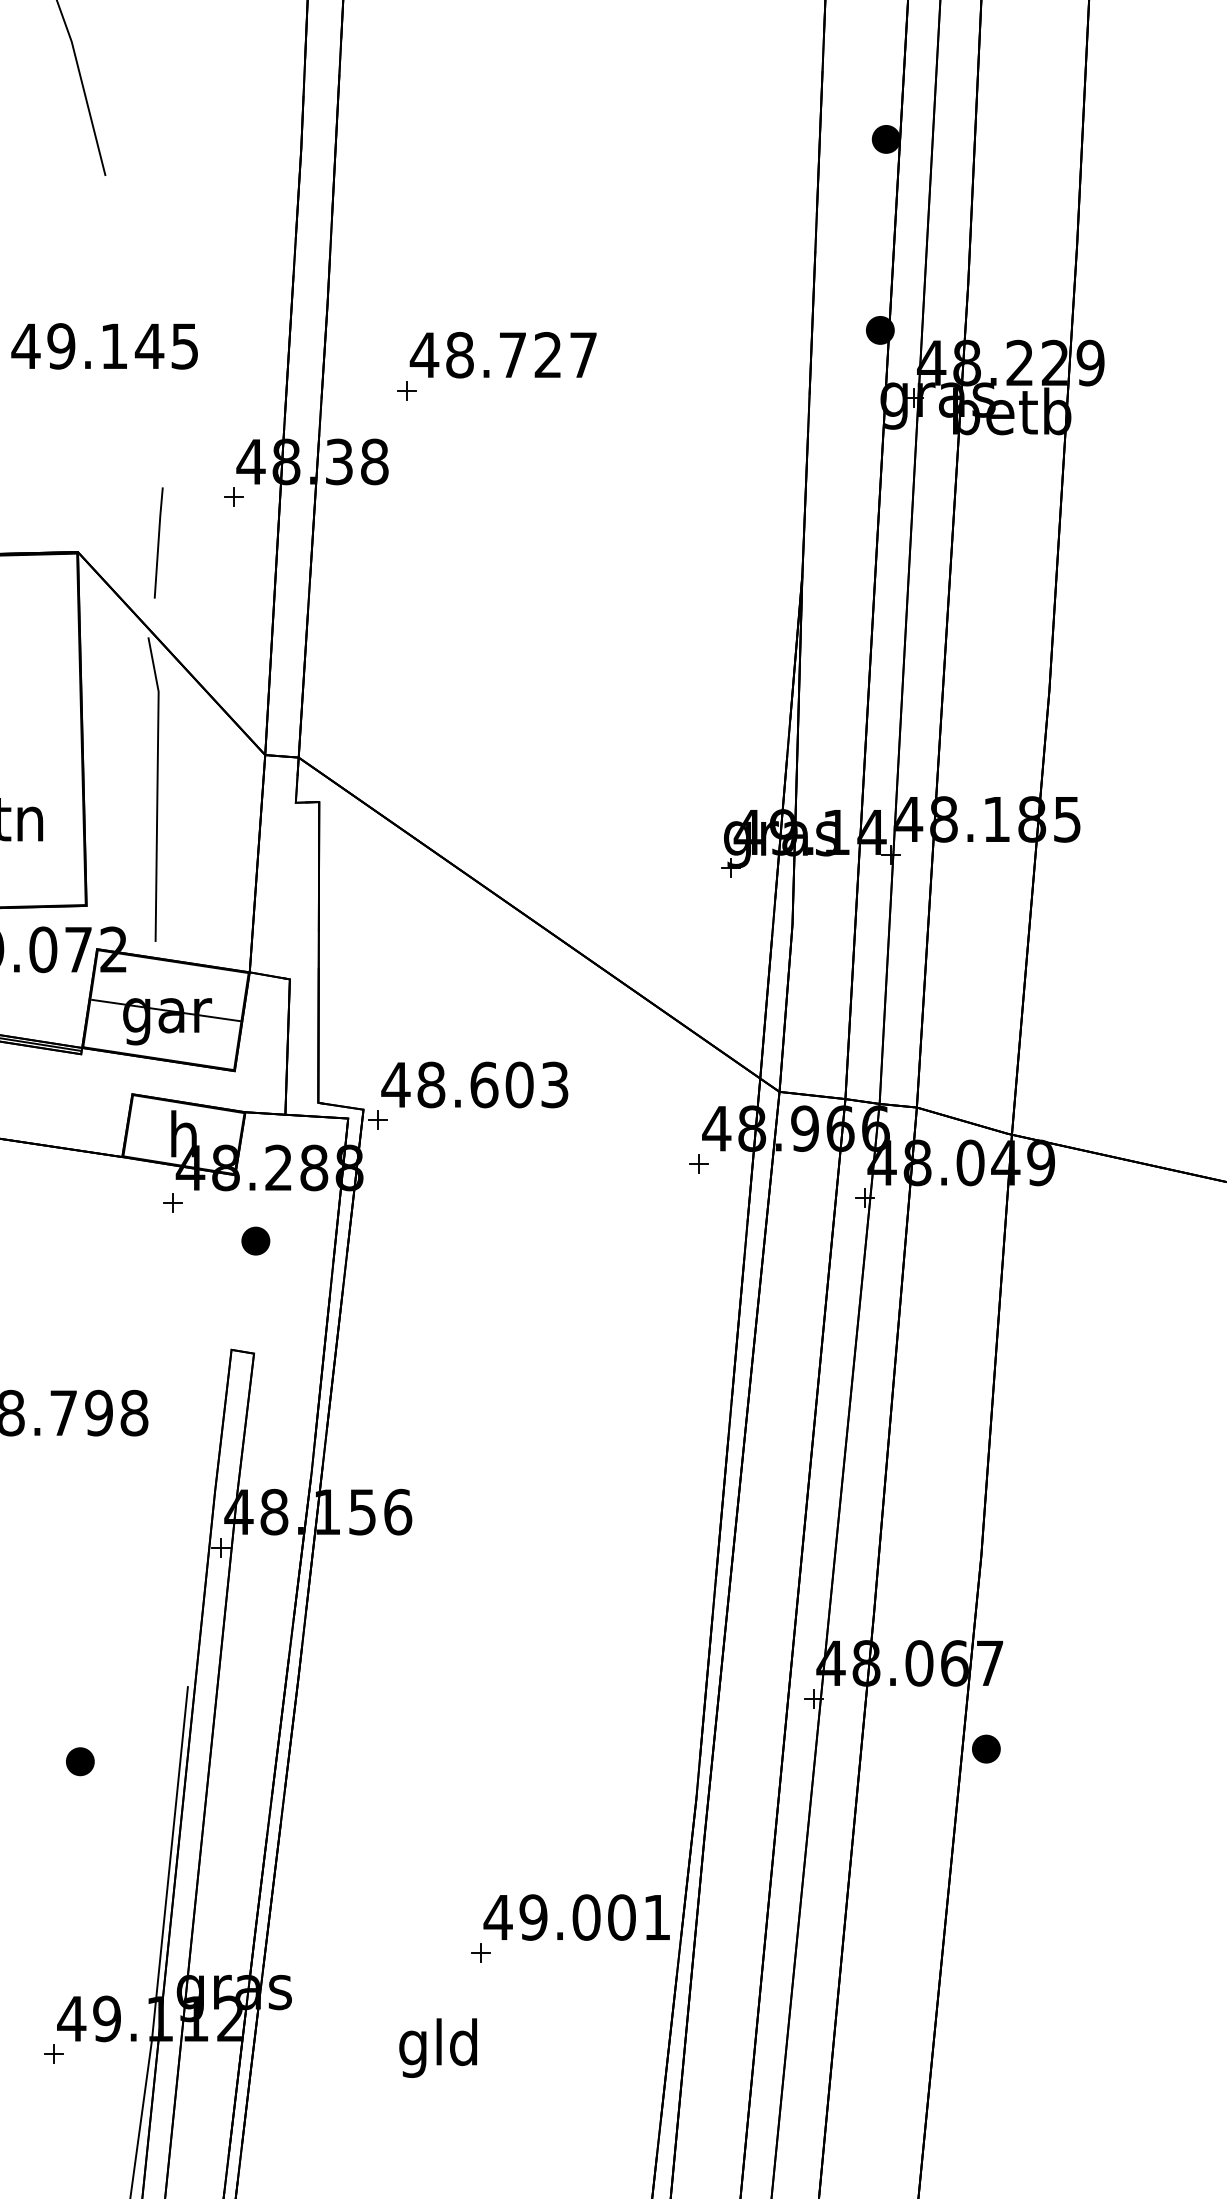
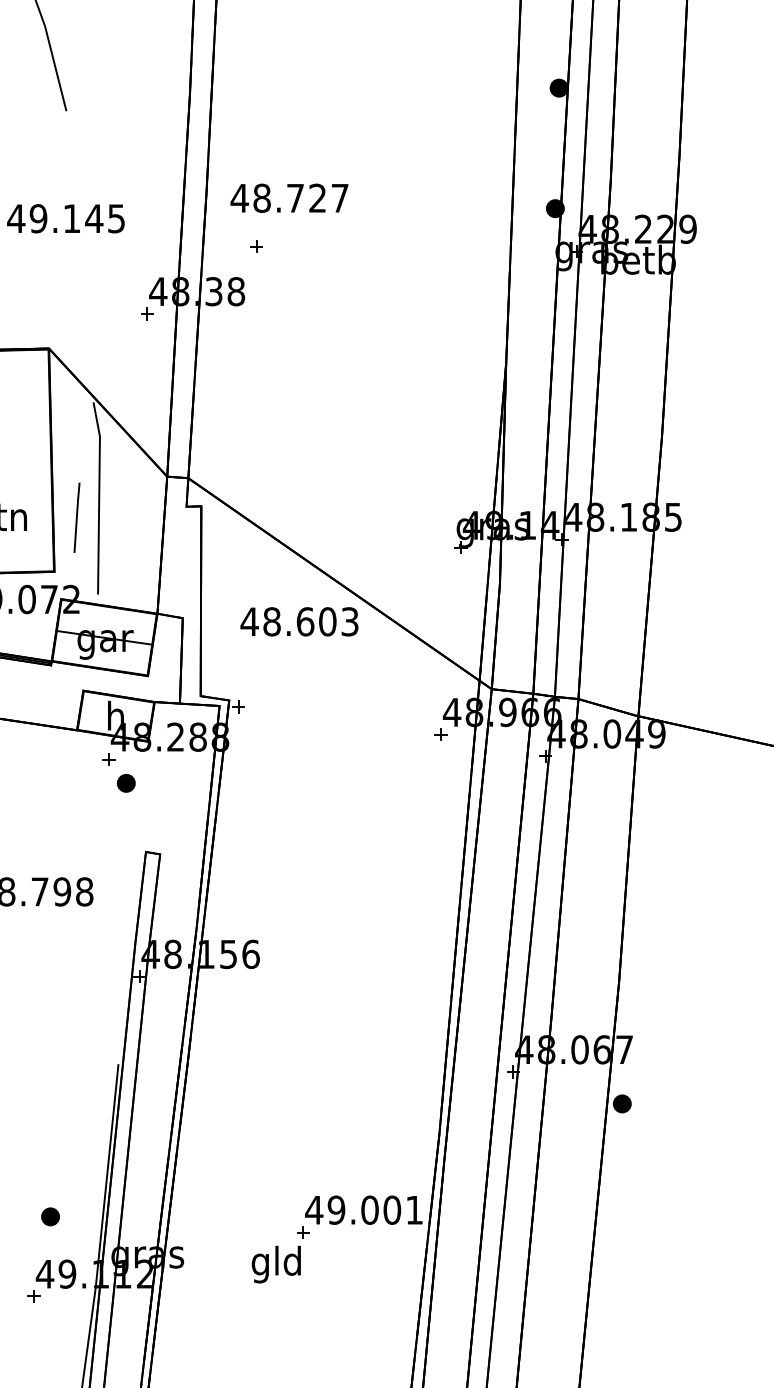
text: (503, 353) -> (289, 197), moved
line: (157, 542) -> (76, 517), moved
text: (474, 1084) -> (299, 621), moved
part: (254, 1241) -> (125, 783), moved
part: (80, 1761) -> (50, 1216), moved
text: (436, 2047) -> (275, 1264), moved

